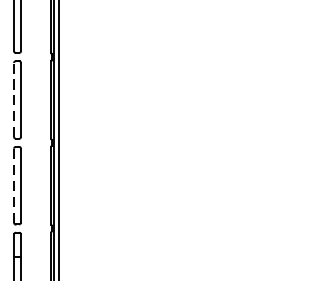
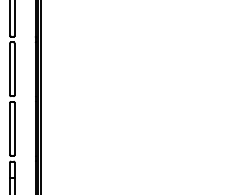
line: (13, 100) -> (9, 69), dashed -> solid
line: (13, 185) -> (9, 128), dashed -> solid

